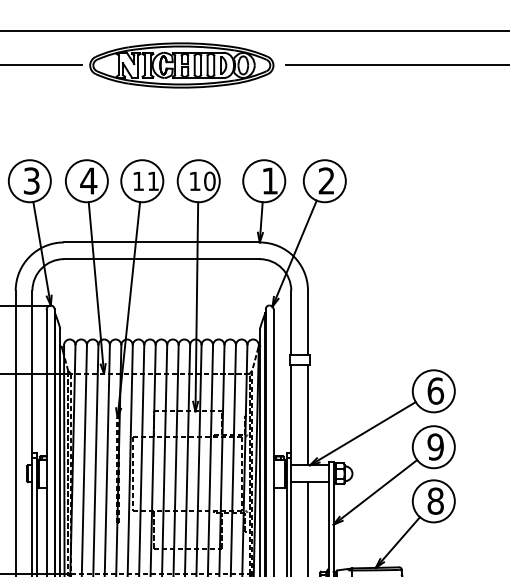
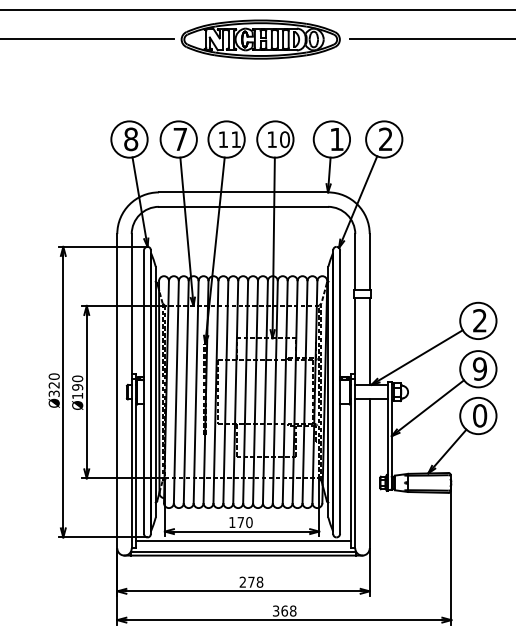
text: (32, 181) -> (131, 139), 3 -> 8
text: (87, 181) -> (179, 139), 4 -> 7
text: (436, 390) -> (480, 320), 6 -> 2
text: (436, 500) -> (480, 415), 8 -> 0

